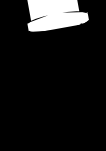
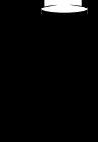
fill: (58, 24) -> (64, 13), added

